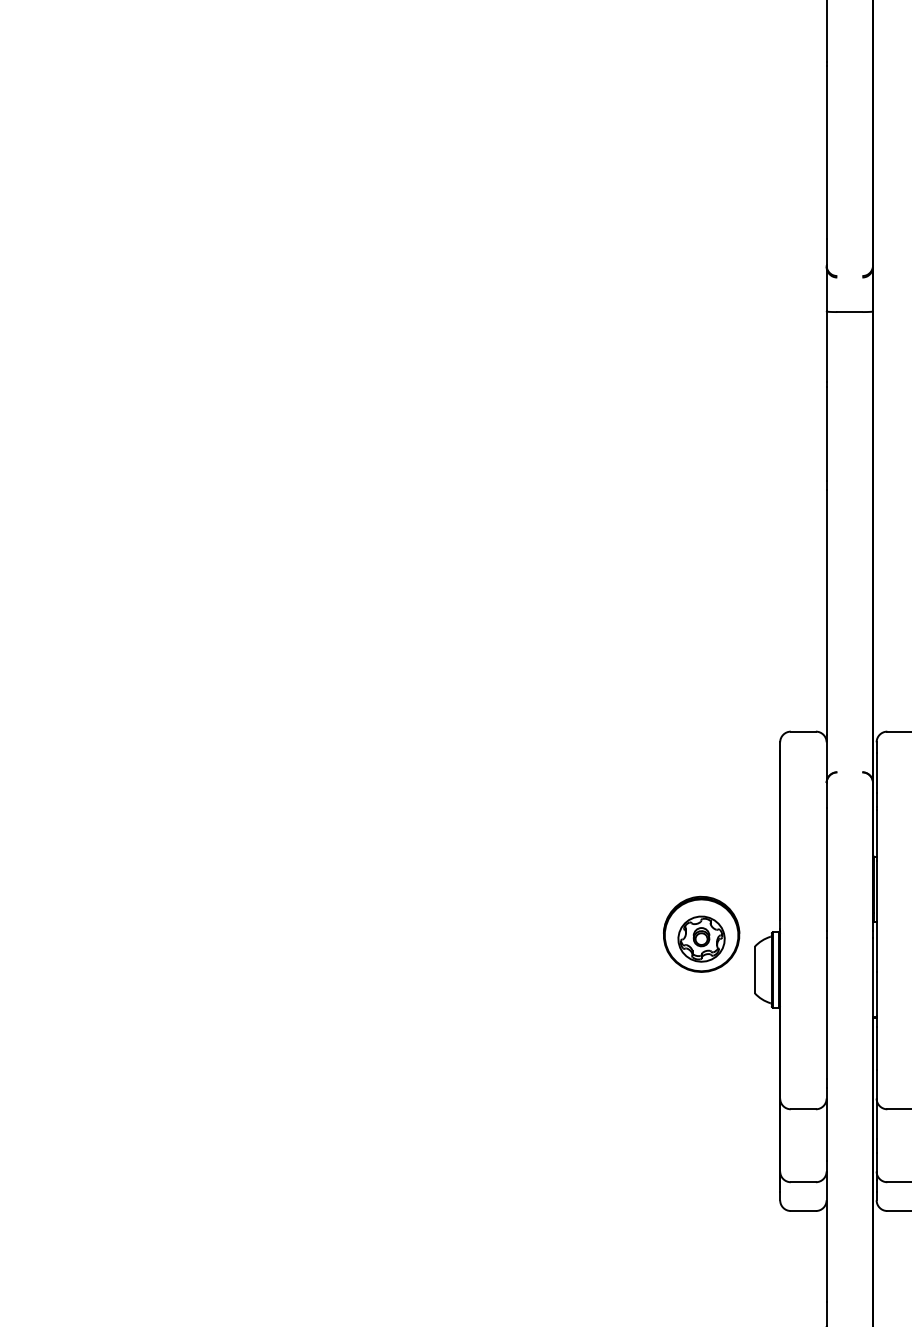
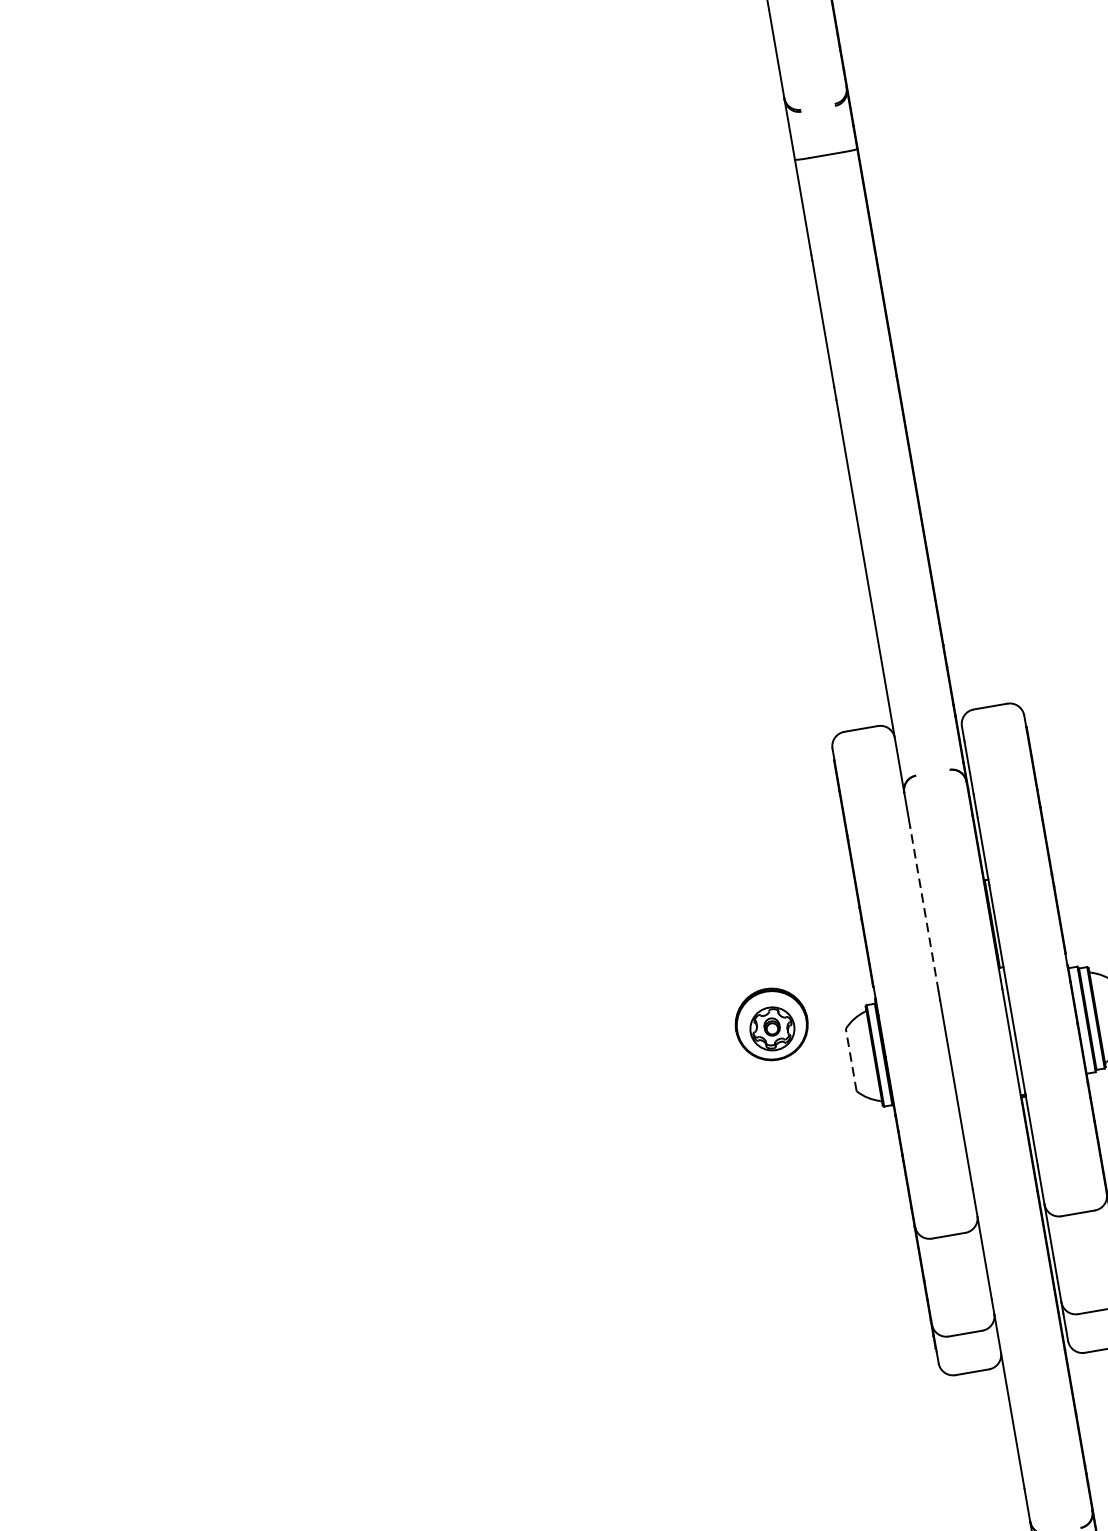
line: (826, 869) -> (924, 908), solid -> dashed
part: (701, 933) -> (771, 1023), size x0.7
line: (754, 969) -> (850, 1059), solid -> dashed

